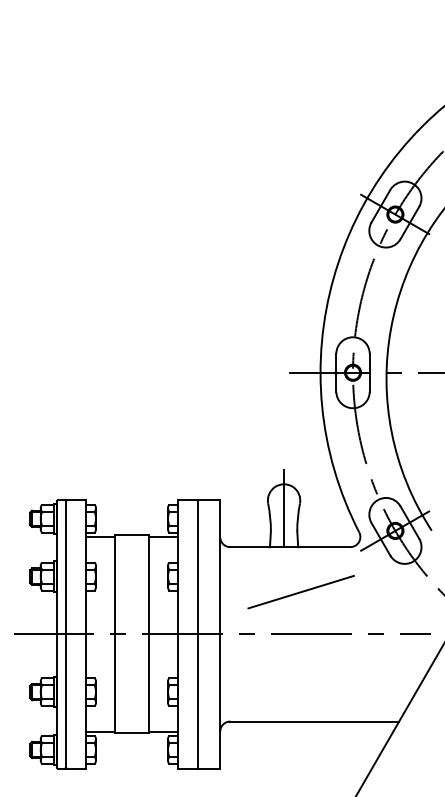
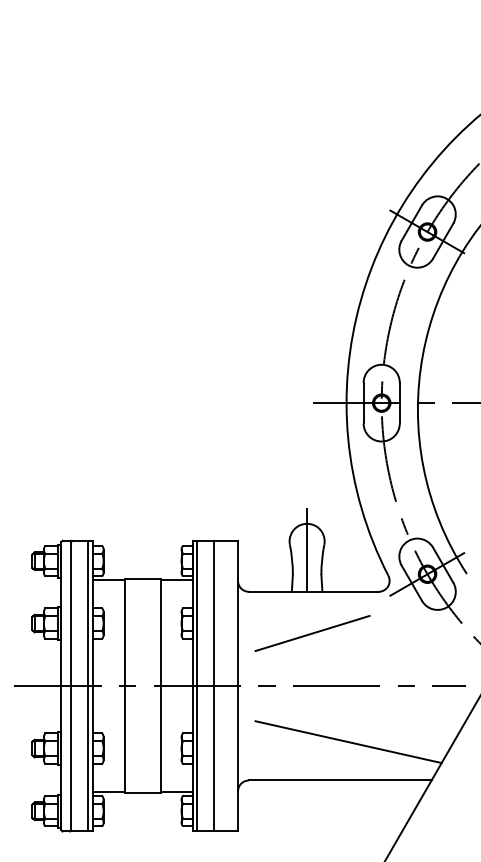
line: (301, 592) -> (312, 633), moved
line: (81, 633) -> (87, 685), added
line: (182, 633) -> (197, 685), added
line: (322, 686) -> (348, 742), added

